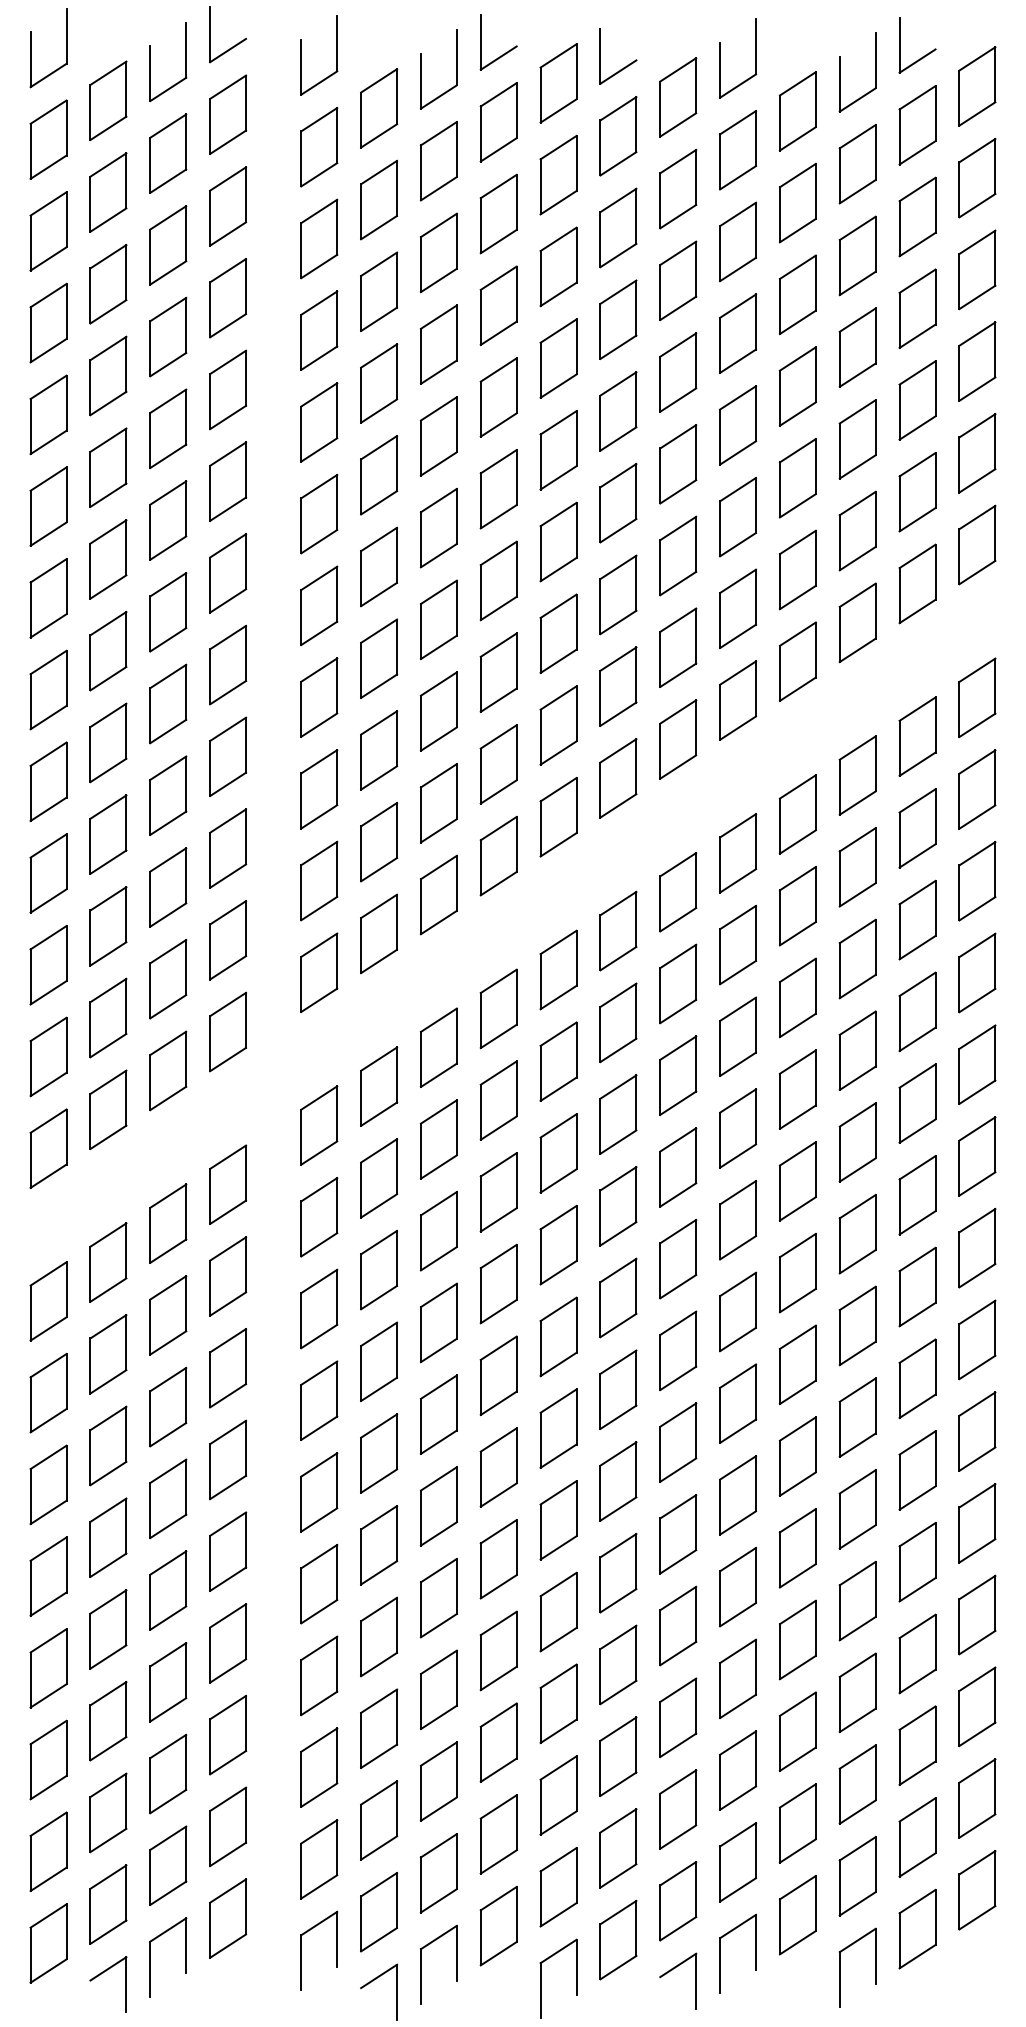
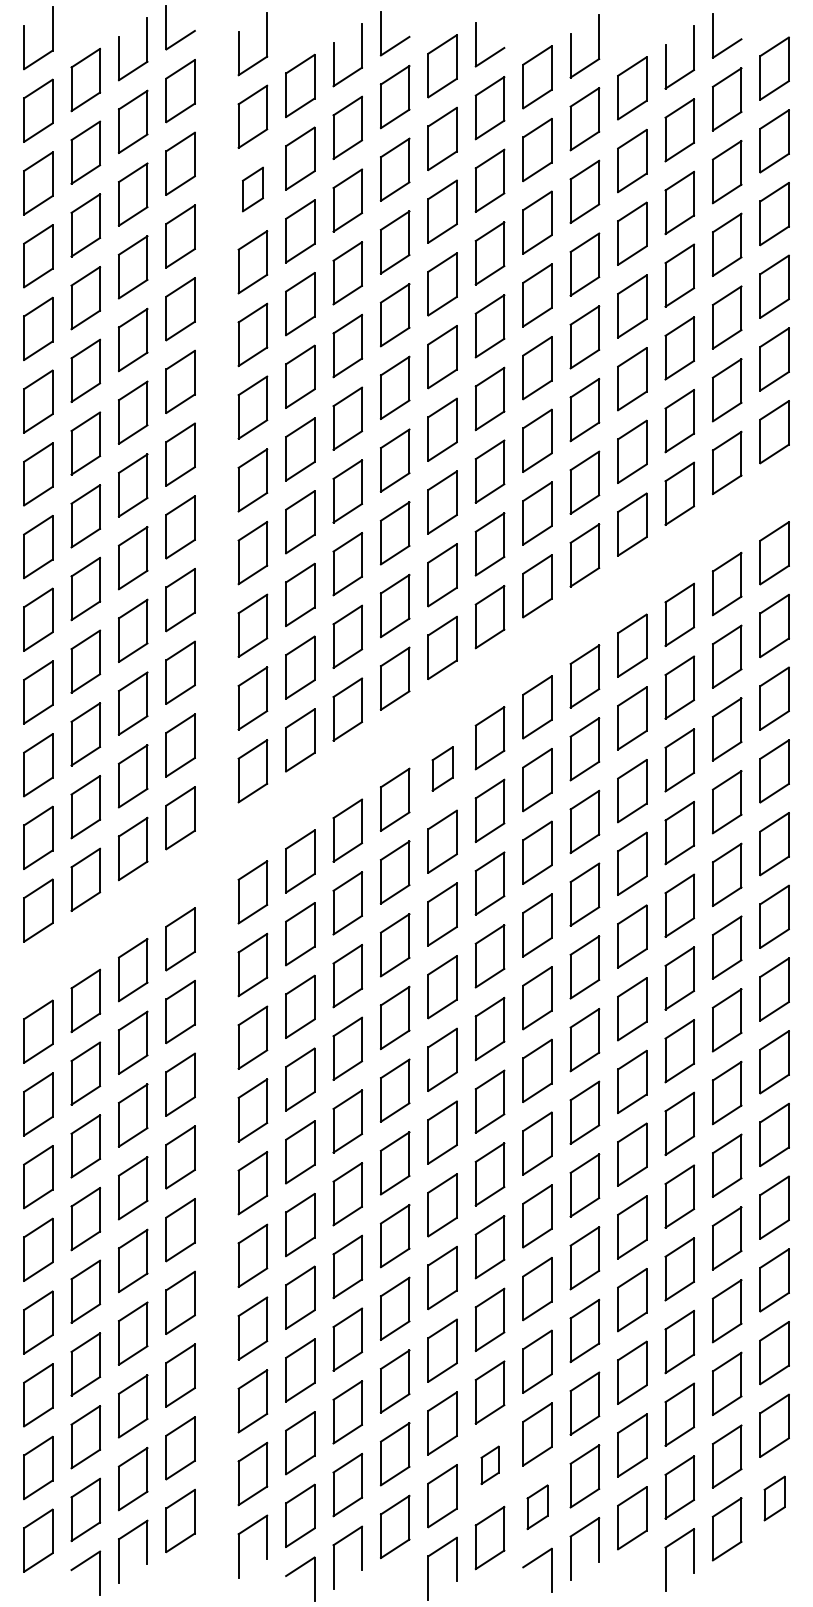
part: (319, 238) -> (253, 189), size x0.7
part: (558, 969) -> (442, 768), size x0.7
part: (618, 1848) -> (490, 1465), size x0.6
part: (977, 1890) -> (774, 1498), size x0.7
part: (678, 1901) -> (537, 1507), size x0.7

